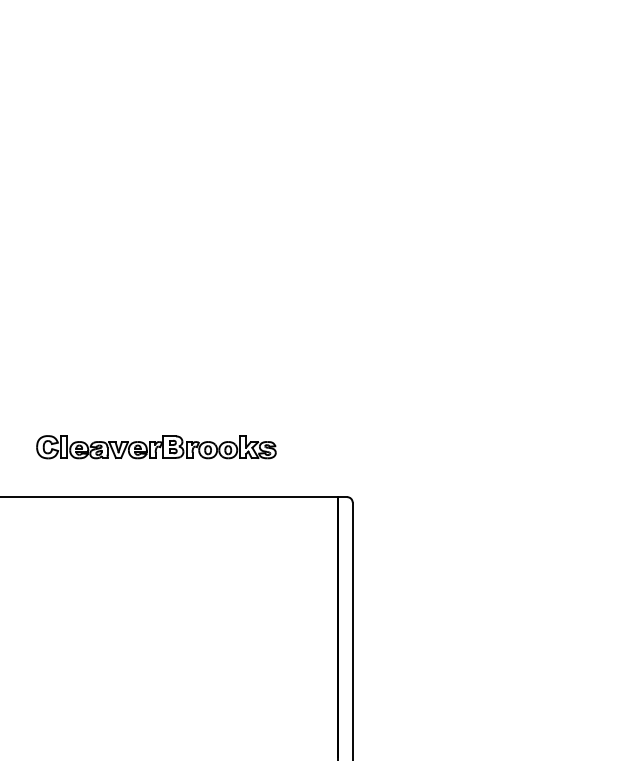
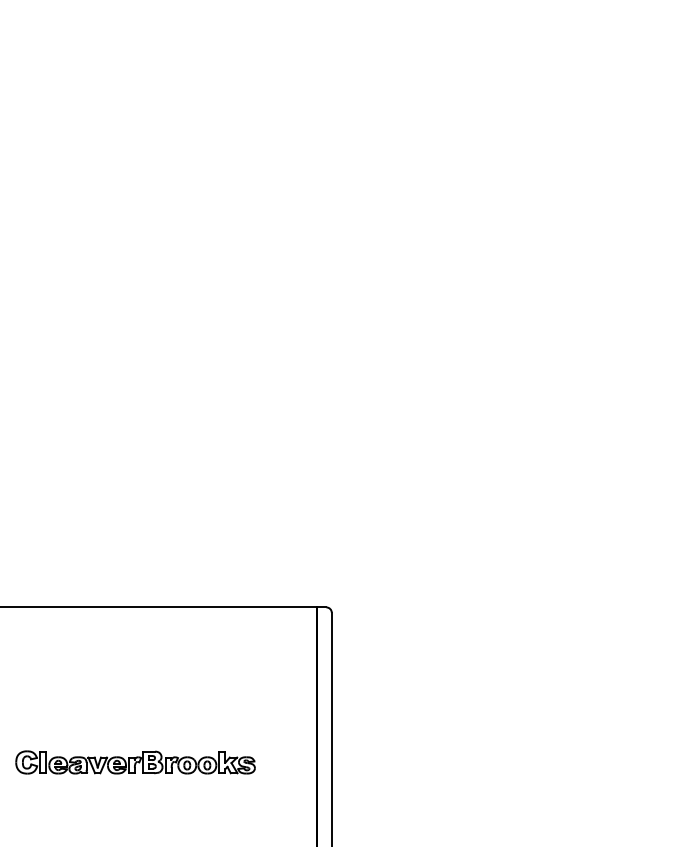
part: (156, 447) -> (135, 762), moved

